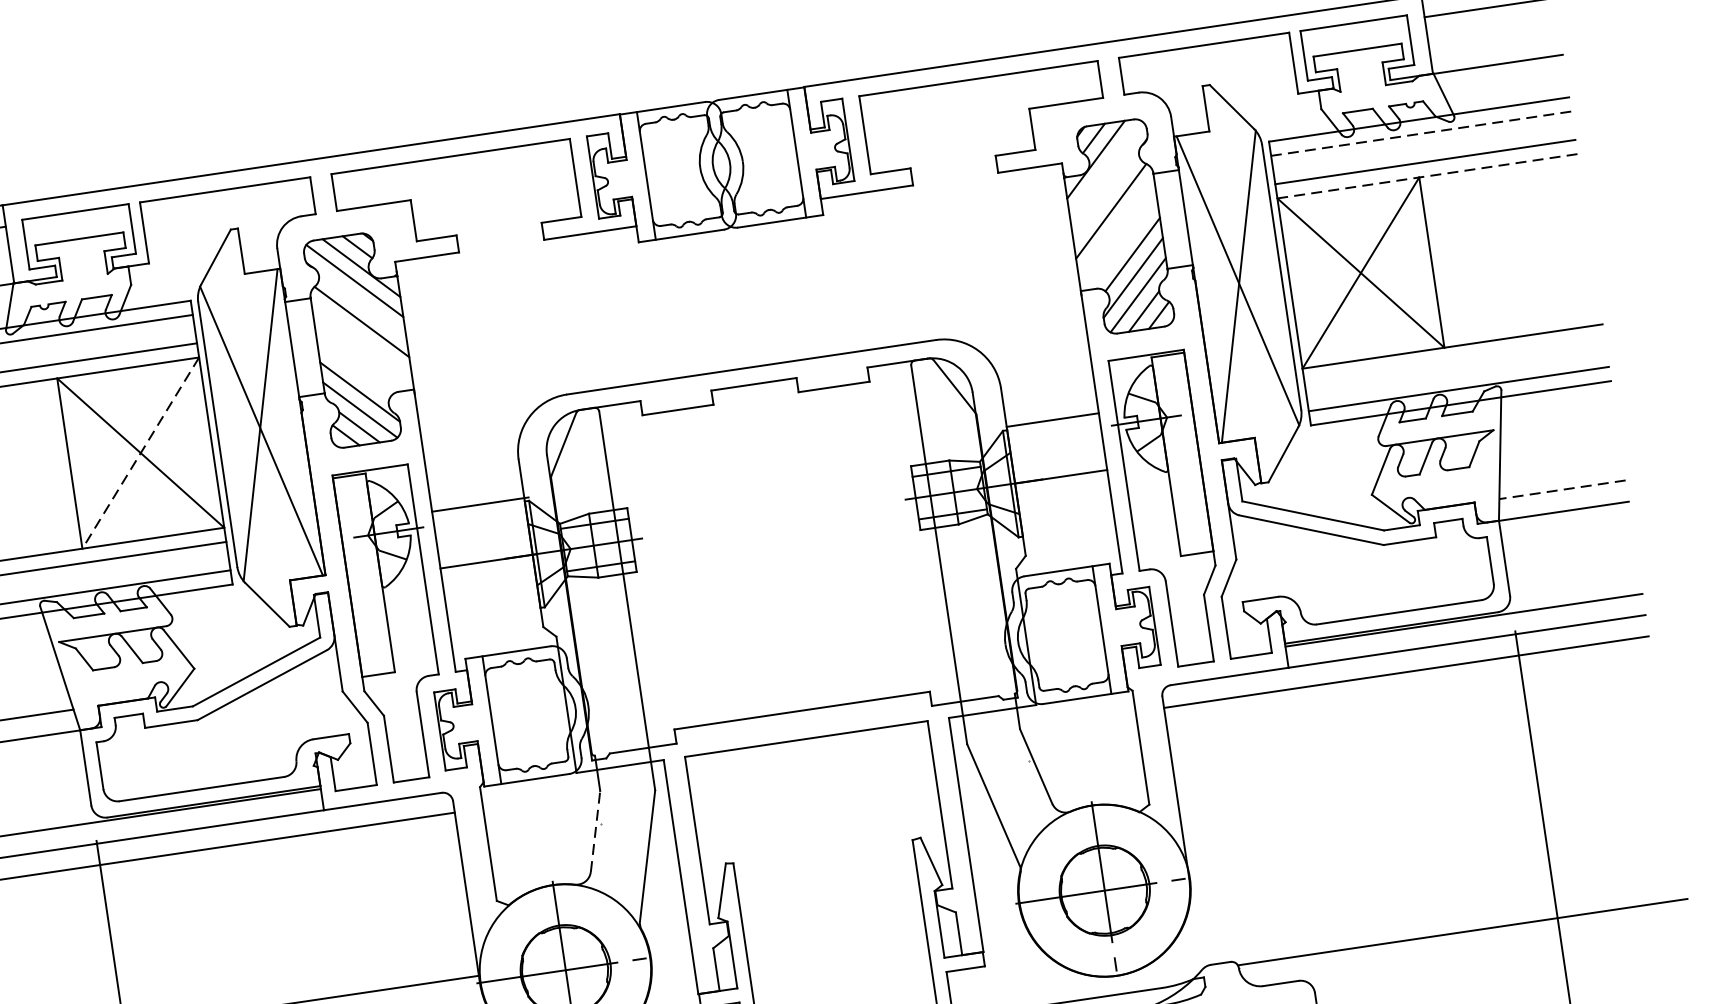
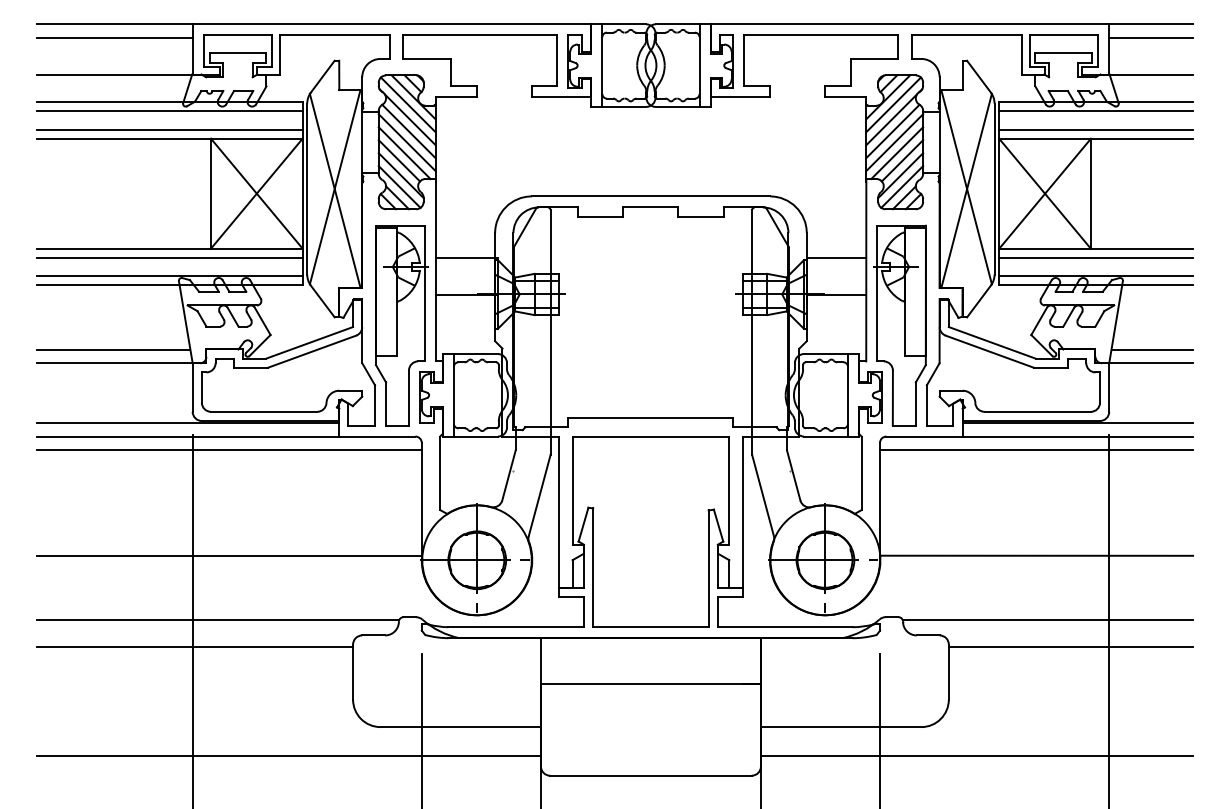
line: (1421, 133) -> (1096, 111), dashed -> solid
line: (1105, 169) -> (893, 104), added
line: (1427, 175) -> (1096, 138), dashed -> solid
line: (1106, 193) -> (891, 119), added
line: (1116, 228) -> (894, 142), added
line: (1123, 244) -> (897, 153), added
line: (361, 303) -> (410, 119), added
line: (360, 339) -> (406, 142), added
line: (360, 357) -> (404, 153), added
line: (1455, 359) -> (1096, 257), added
line: (354, 369) -> (399, 160), added
line: (140, 452) -> (256, 193), dashed -> solid
line: (1562, 489) -> (1152, 349), dashed -> solid
line: (594, 831) -> (508, 475), dashed -> solid
line: (1430, 834) -> (1036, 555), added
line: (1503, 969) -> (1070, 647), added

